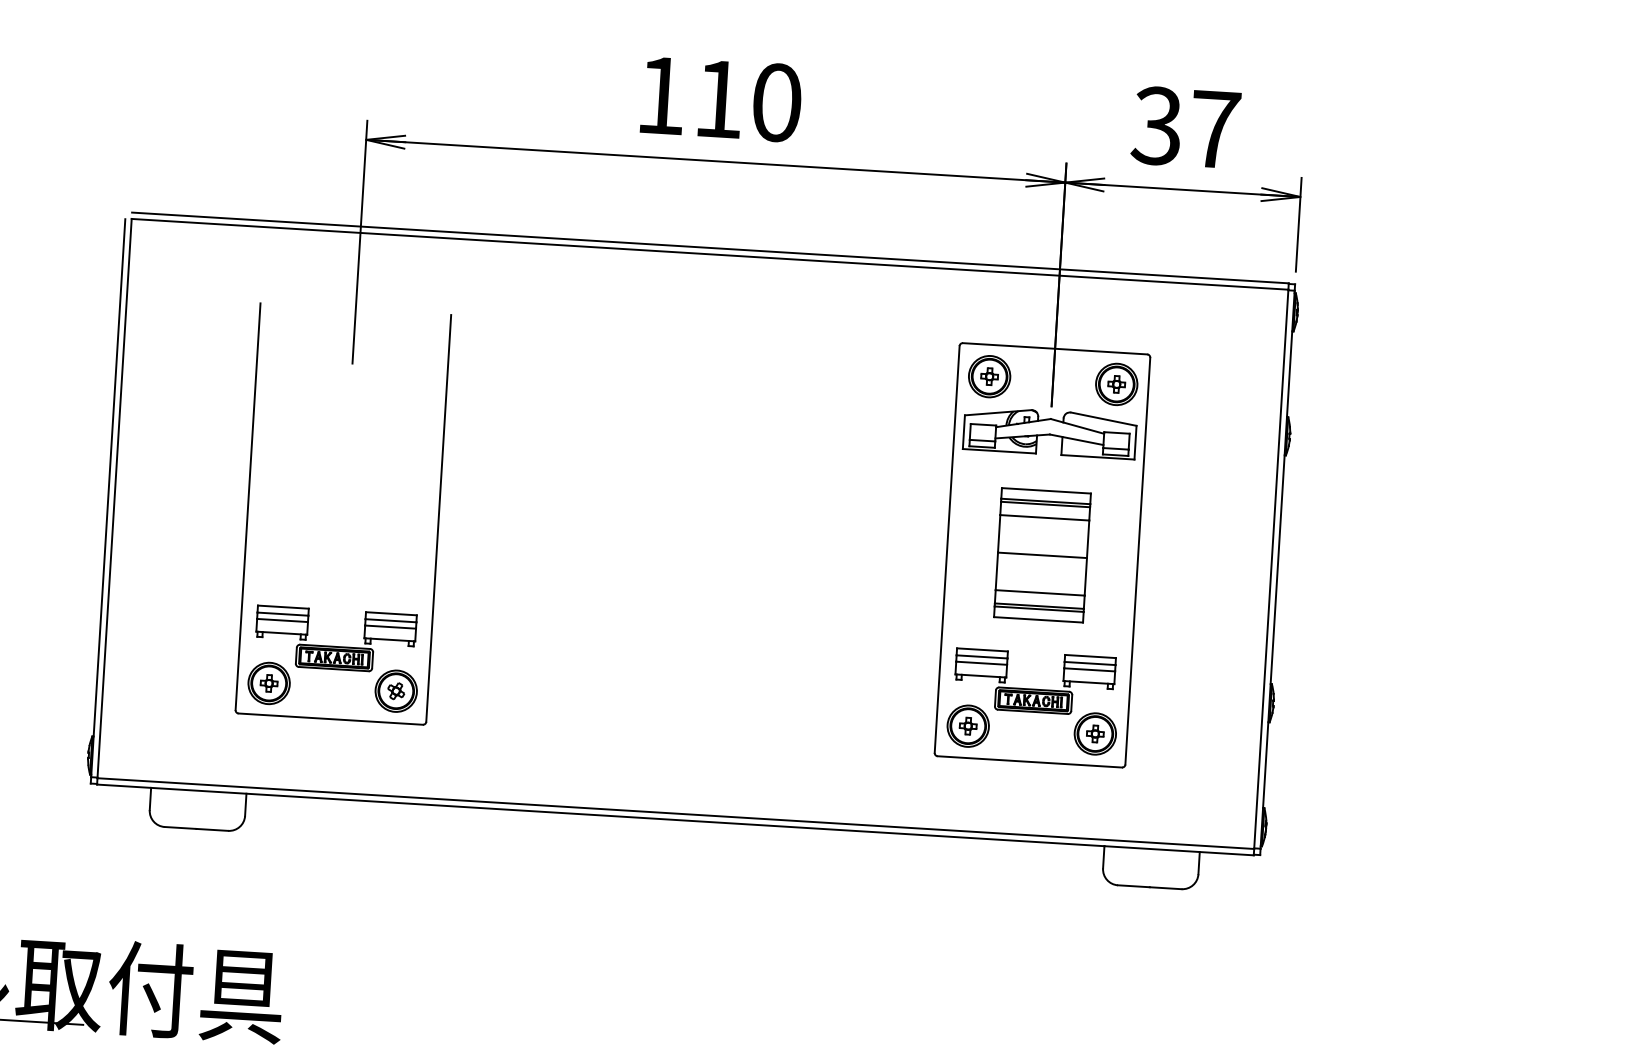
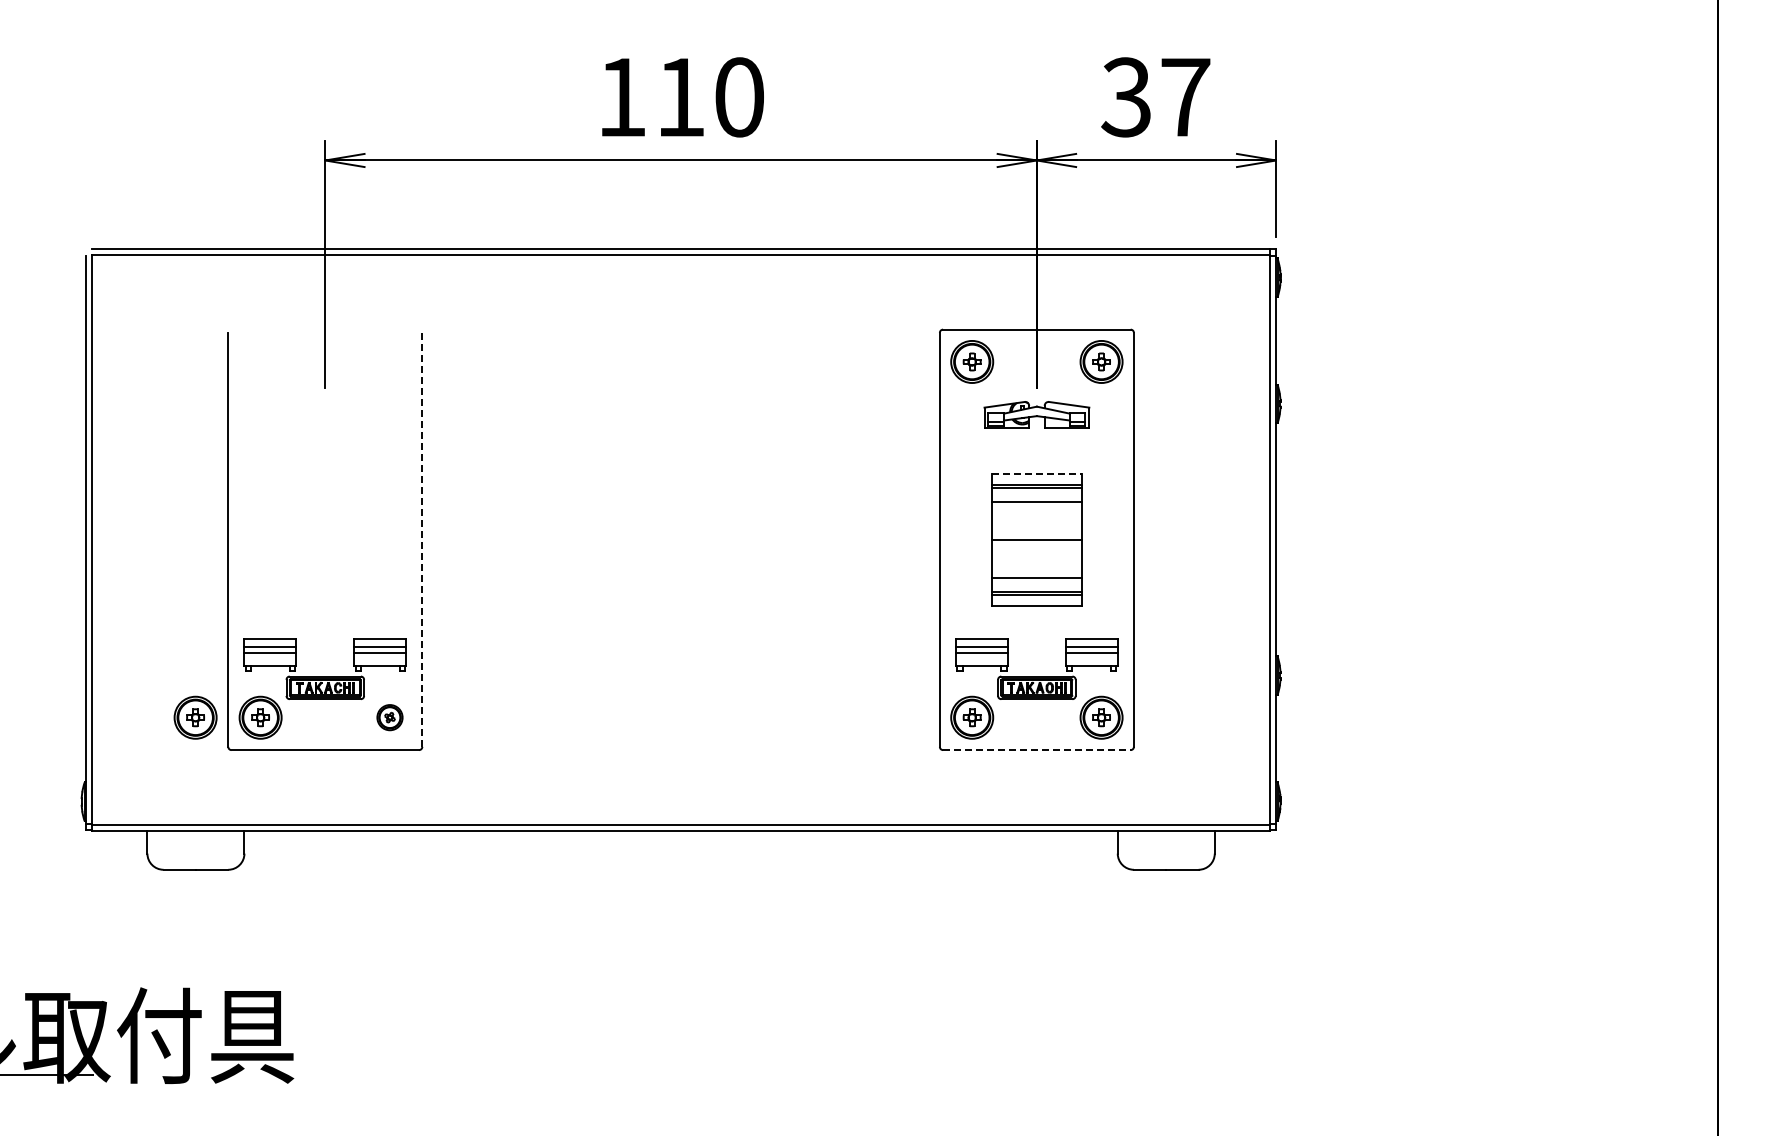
part: (1049, 432) -> (1036, 414), size x0.6
line: (1047, 491) -> (1037, 474), solid -> dashed
line: (438, 518) -> (422, 539), solid -> dashed
part: (205, 679) -> (195, 717), added
part: (395, 690) -> (389, 717), size x0.6
line: (1029, 762) -> (1036, 750), solid -> dashed

